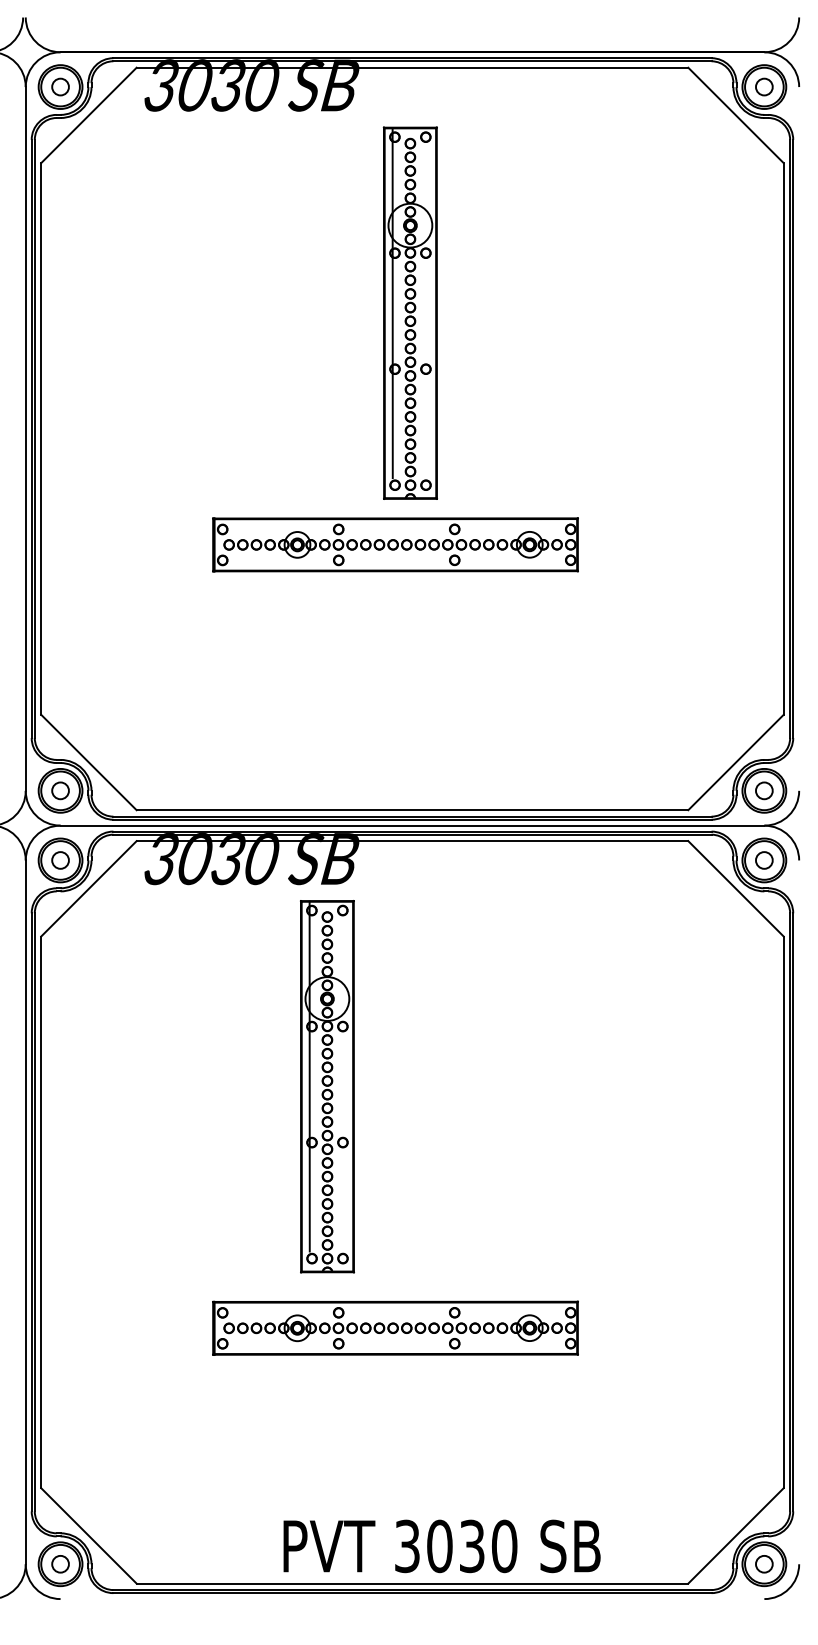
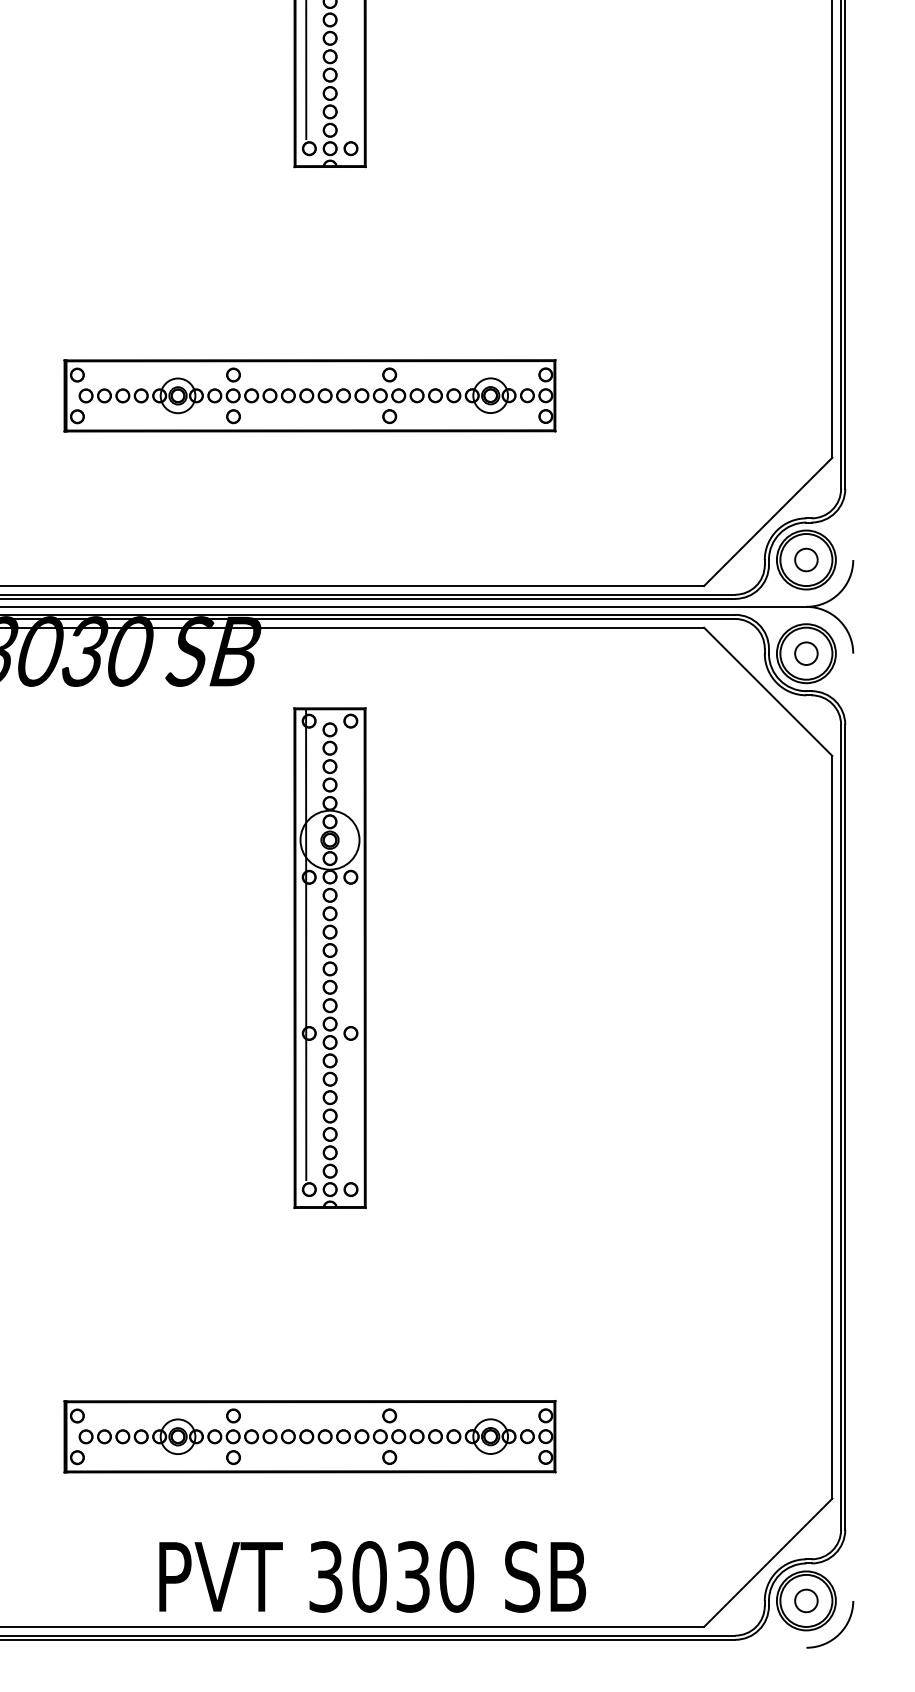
part: (395, 544) -> (309, 395), moved
part: (327, 1086) -> (330, 957), moved
part: (395, 1327) -> (309, 1435), moved

